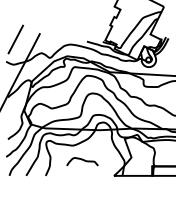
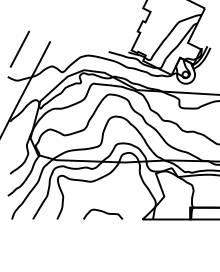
curve: (82, 160) -> (103, 212), moved

